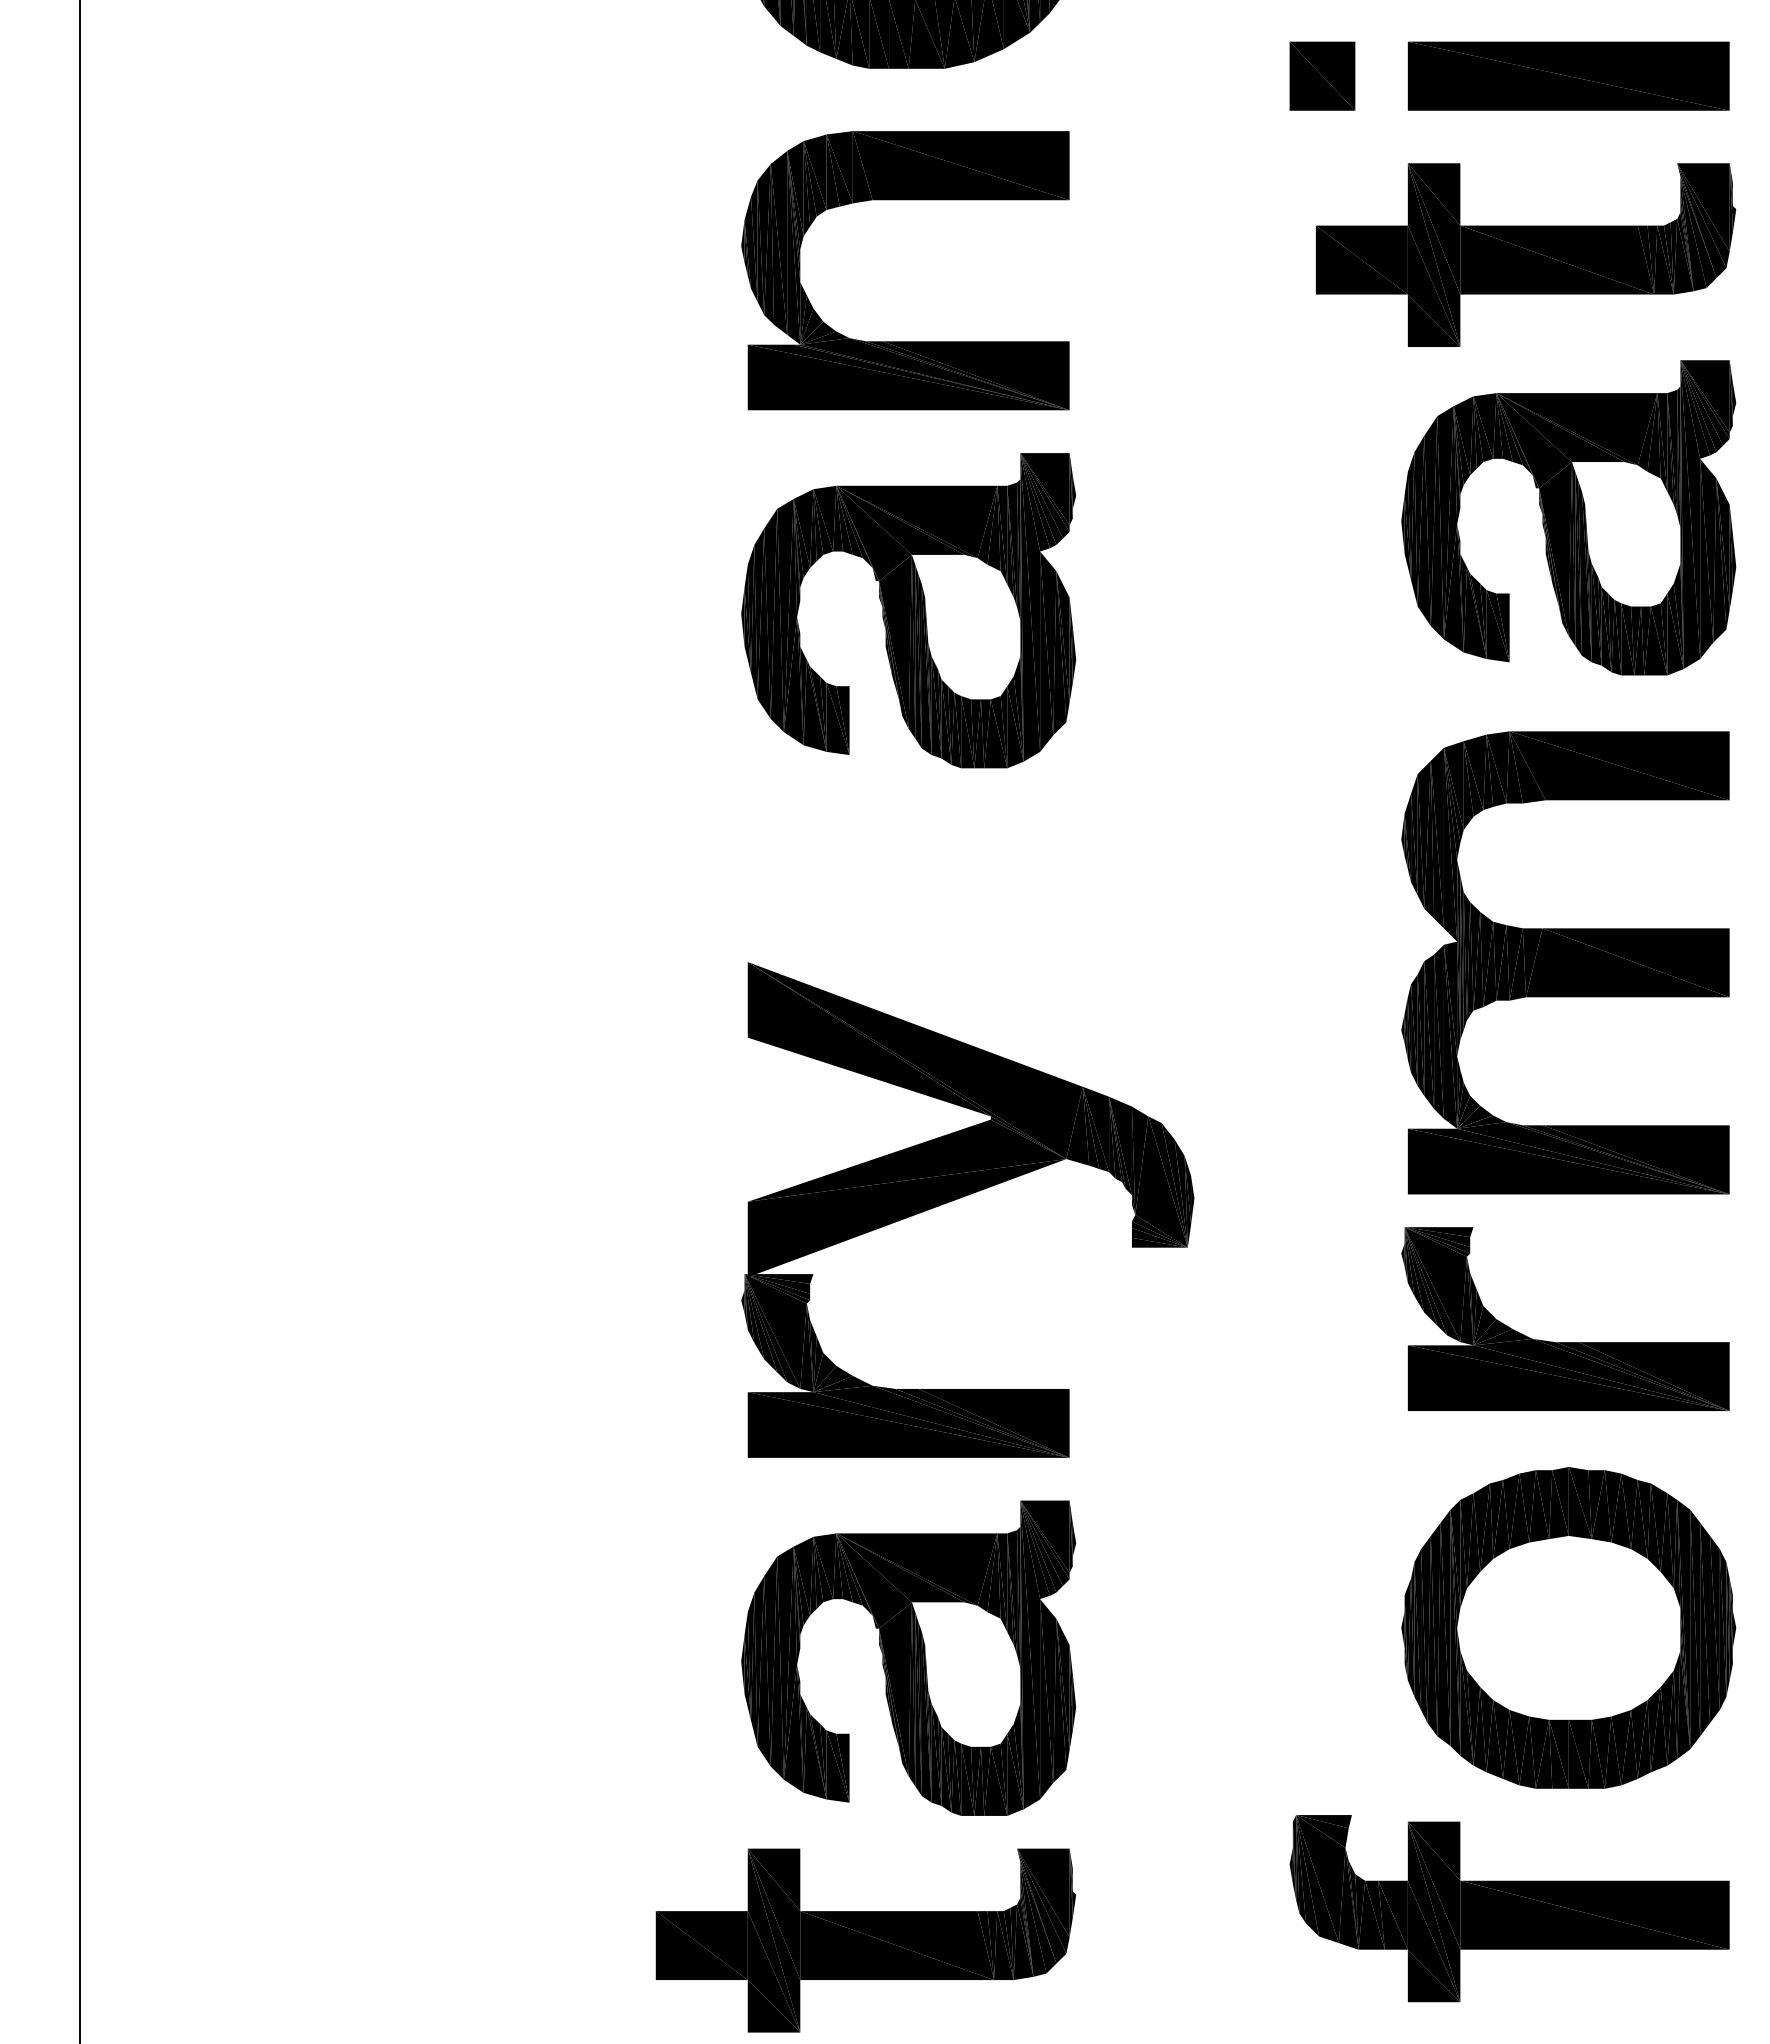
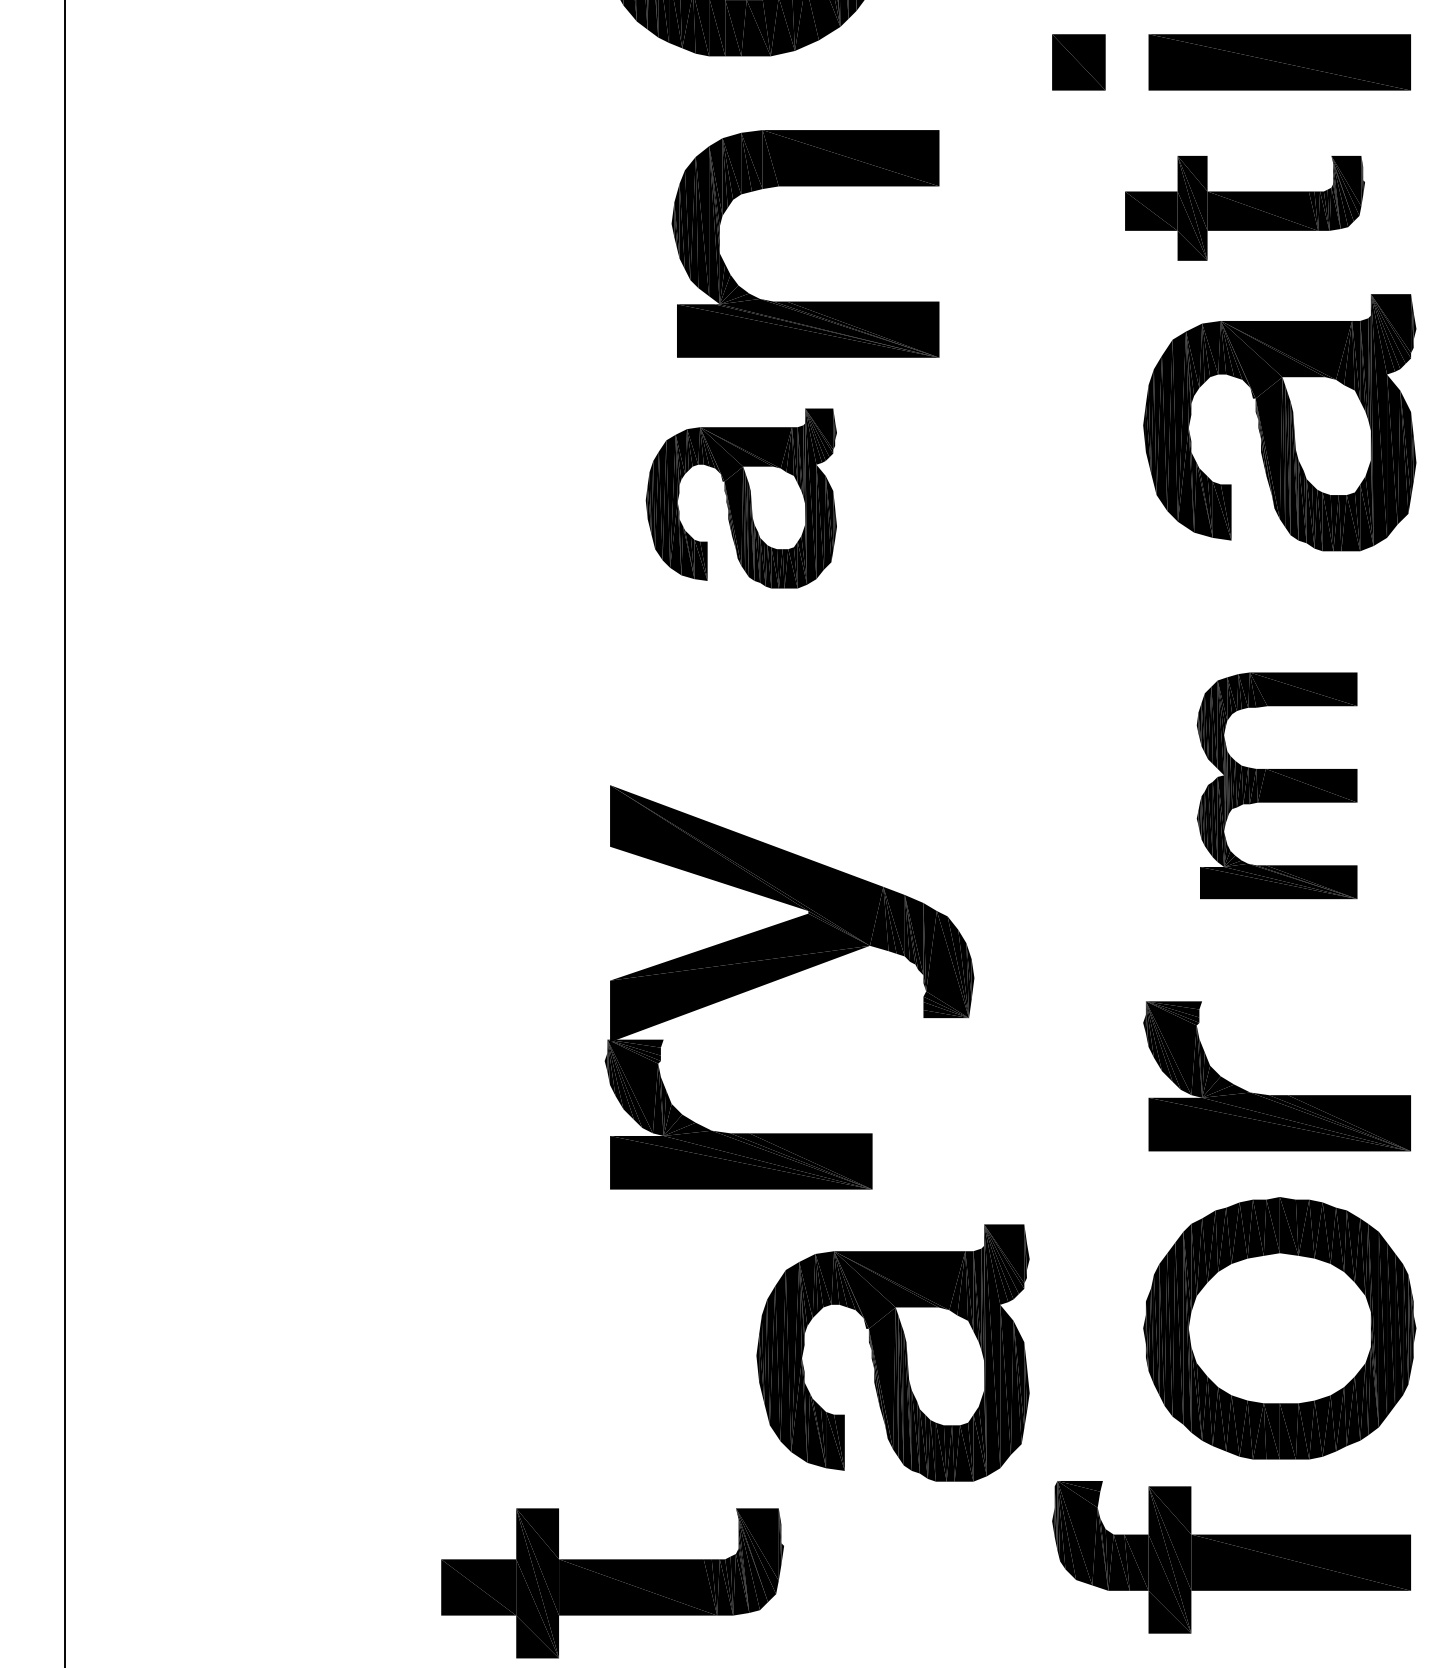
part: (905, 200) -> (805, 186), moved
part: (1526, 254) -> (1245, 207), size x0.7
part: (908, 610) -> (741, 498), size x0.7
part: (1565, 962) -> (1277, 785), size x0.6
part: (908, 1657) -> (892, 1352), moved
part: (865, 1940) -> (612, 1583), moved

